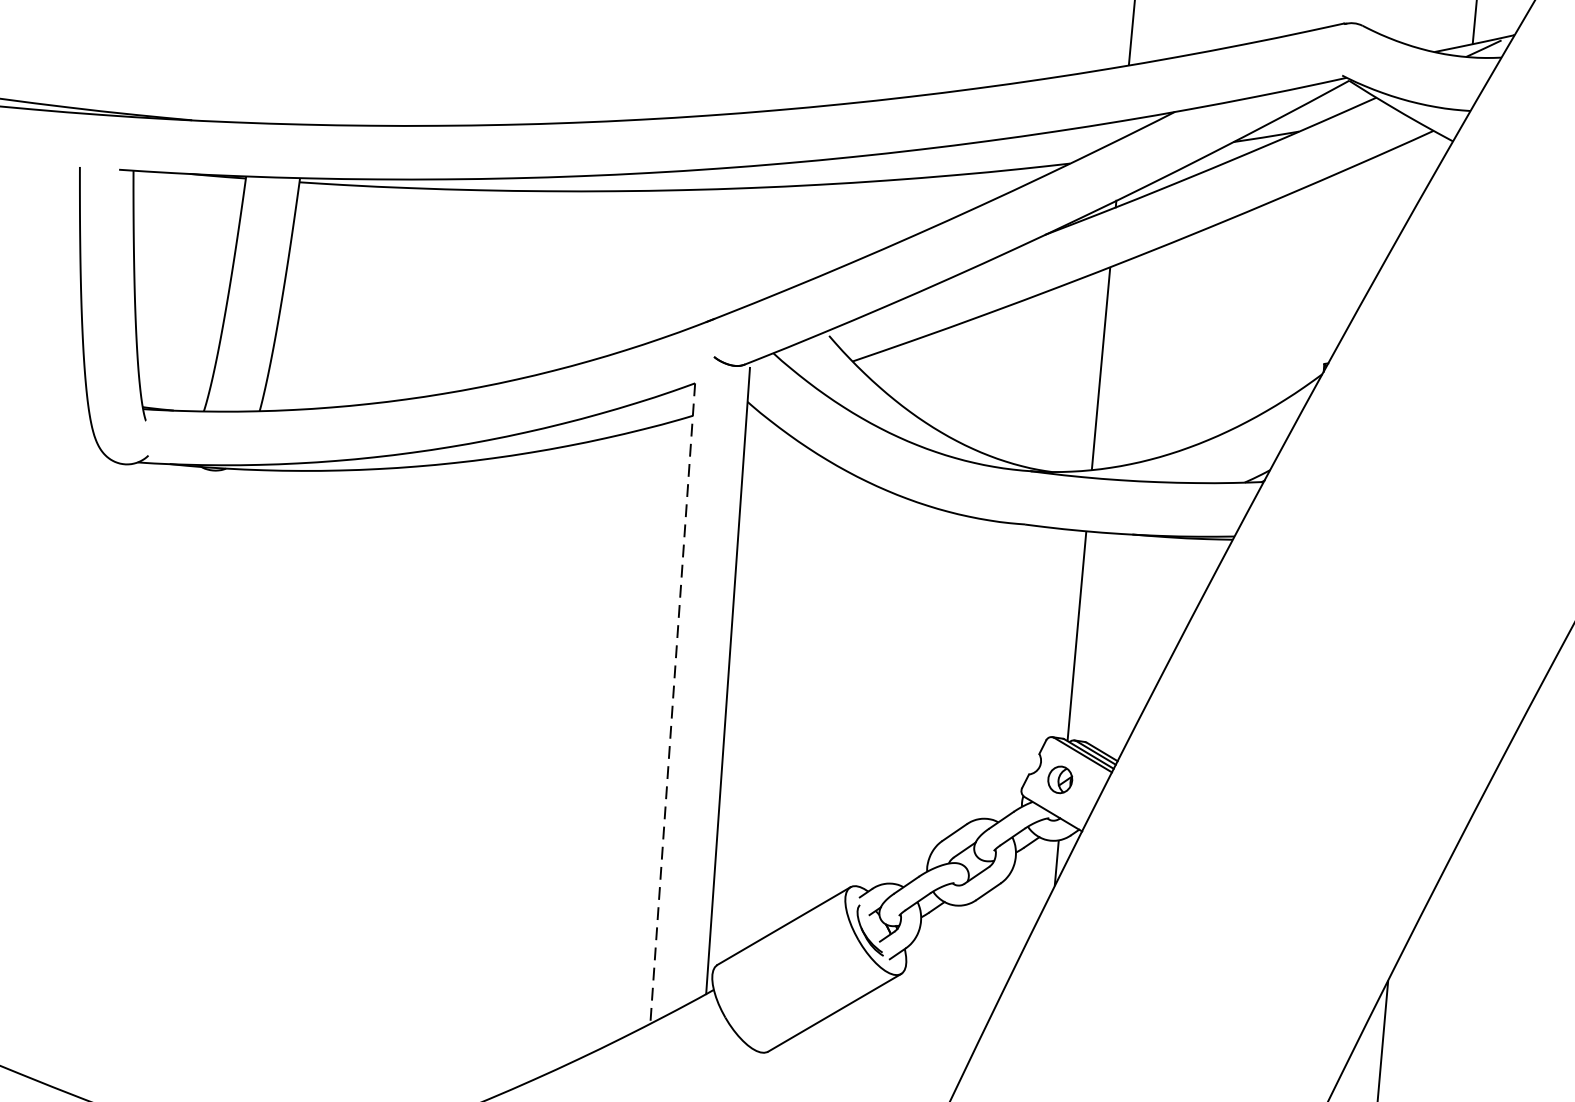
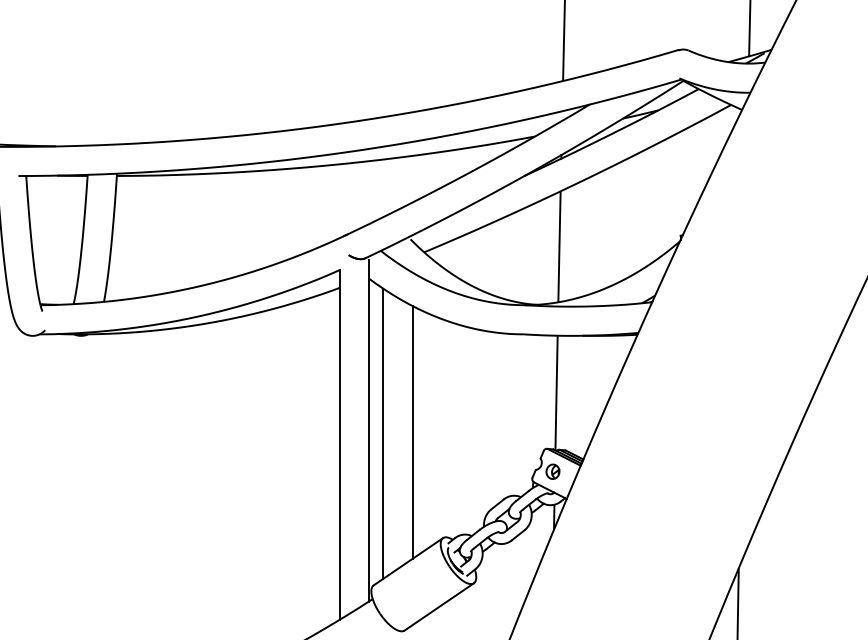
line: (754, 688) -> (383, 433), added
line: (808, 689) -> (412, 432), added
line: (672, 704) -> (339, 445), dashed -> solid

